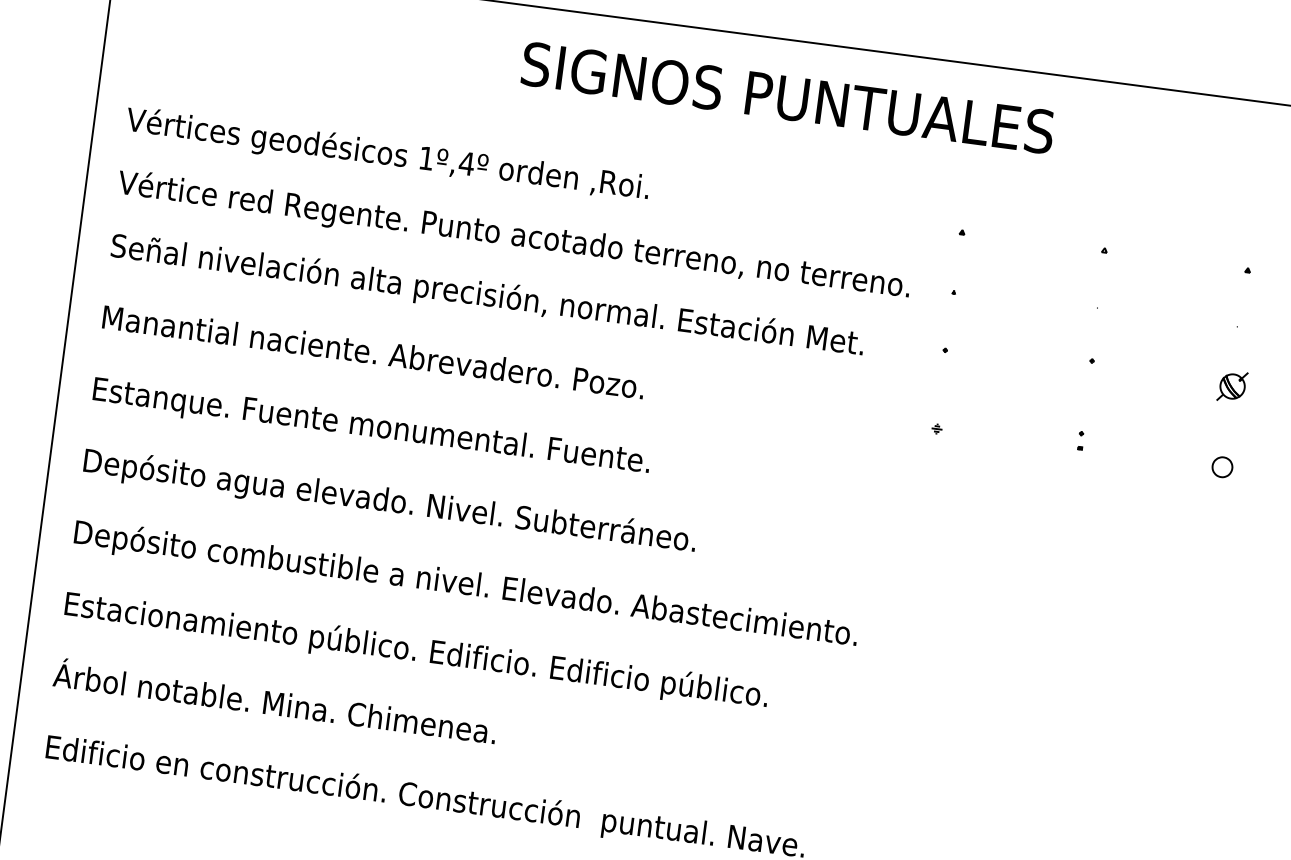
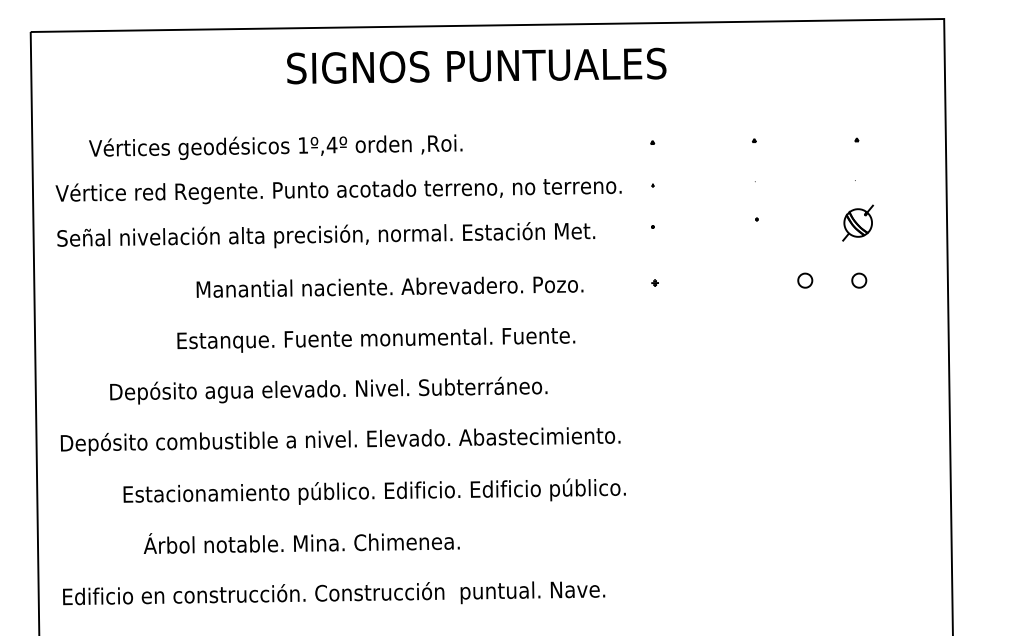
text: (787, 97) -> (476, 65), moved
text: (387, 154) -> (275, 146), moved
text: (372, 351) -> (389, 286), moved
part: (1231, 385) -> (857, 222), size x1.6
text: (371, 427) -> (376, 339), moved
part: (1081, 440) -> (757, 276), removed
part: (1147, 456) -> (805, 280), added
text: (389, 502) -> (328, 390), moved
text: (416, 650) -> (374, 491), moved
text: (274, 703) -> (301, 543), moved

